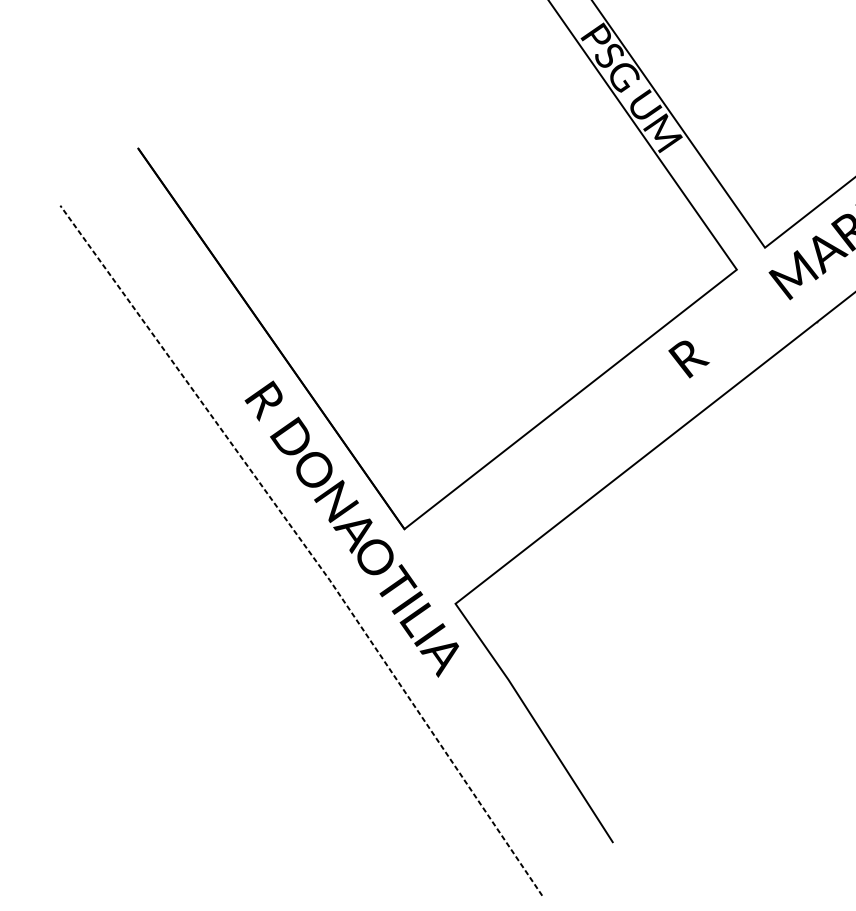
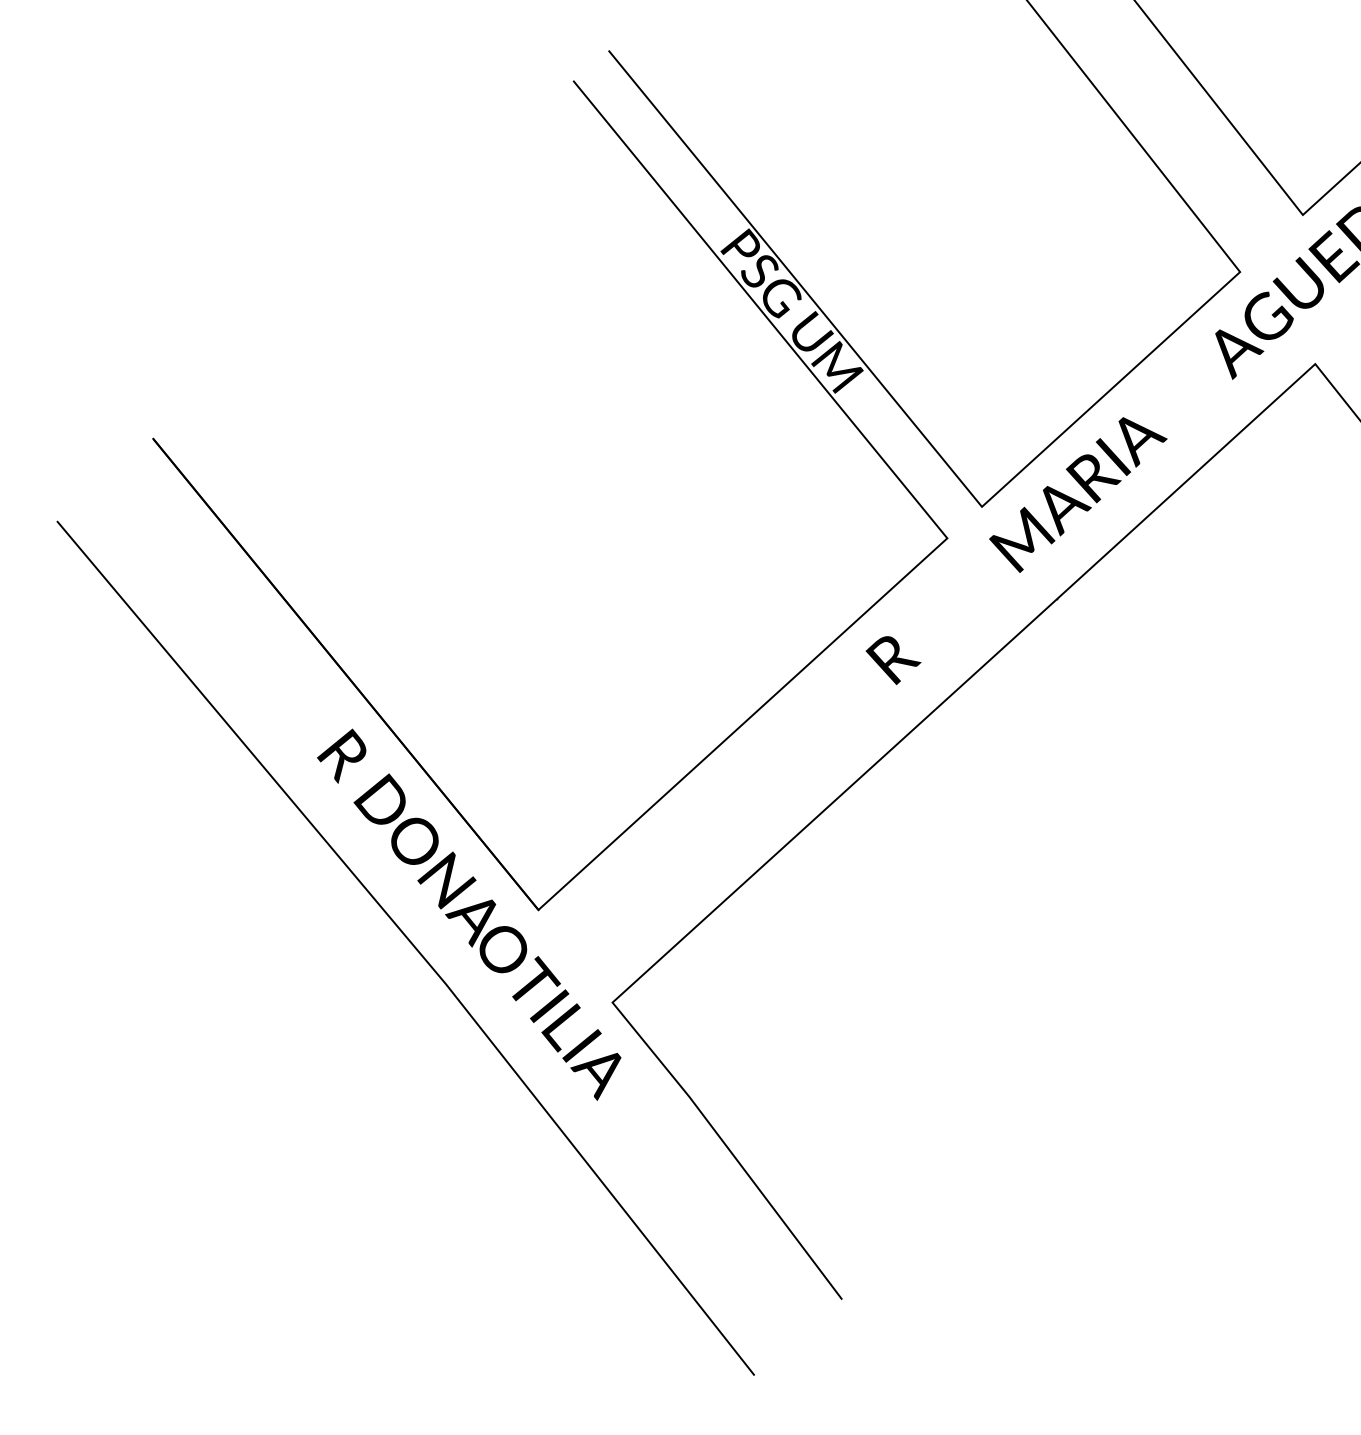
line: (305, 547) -> (411, 943), dashed -> solid

